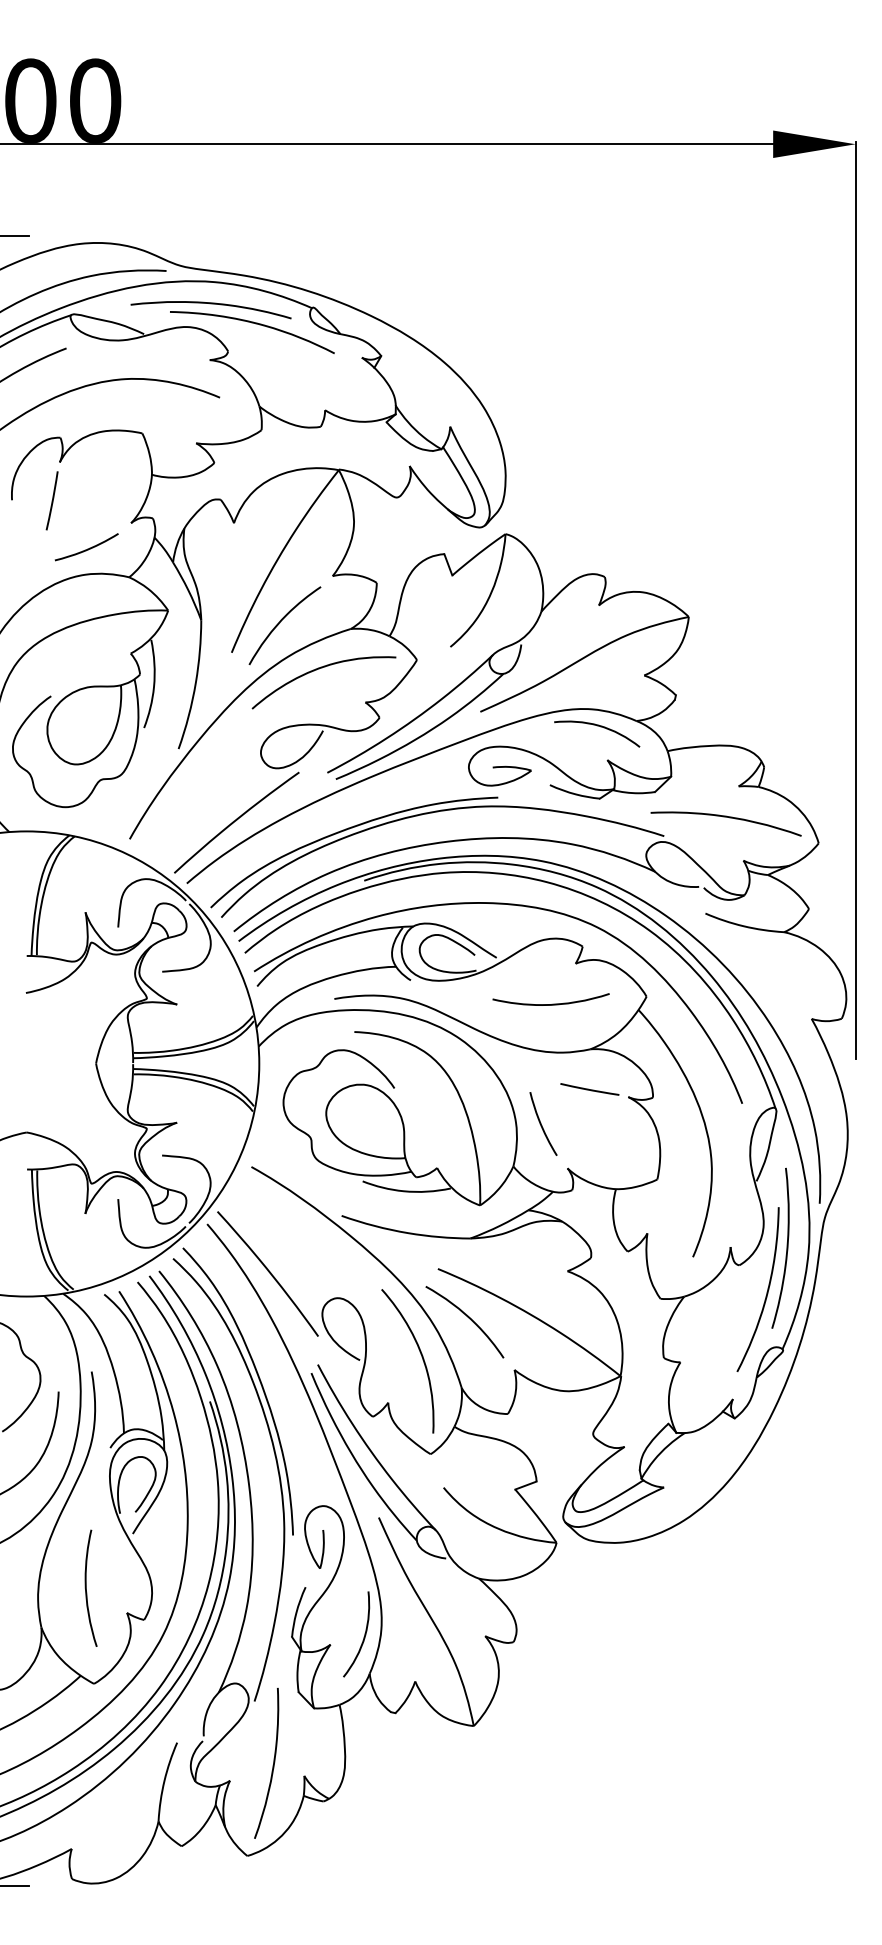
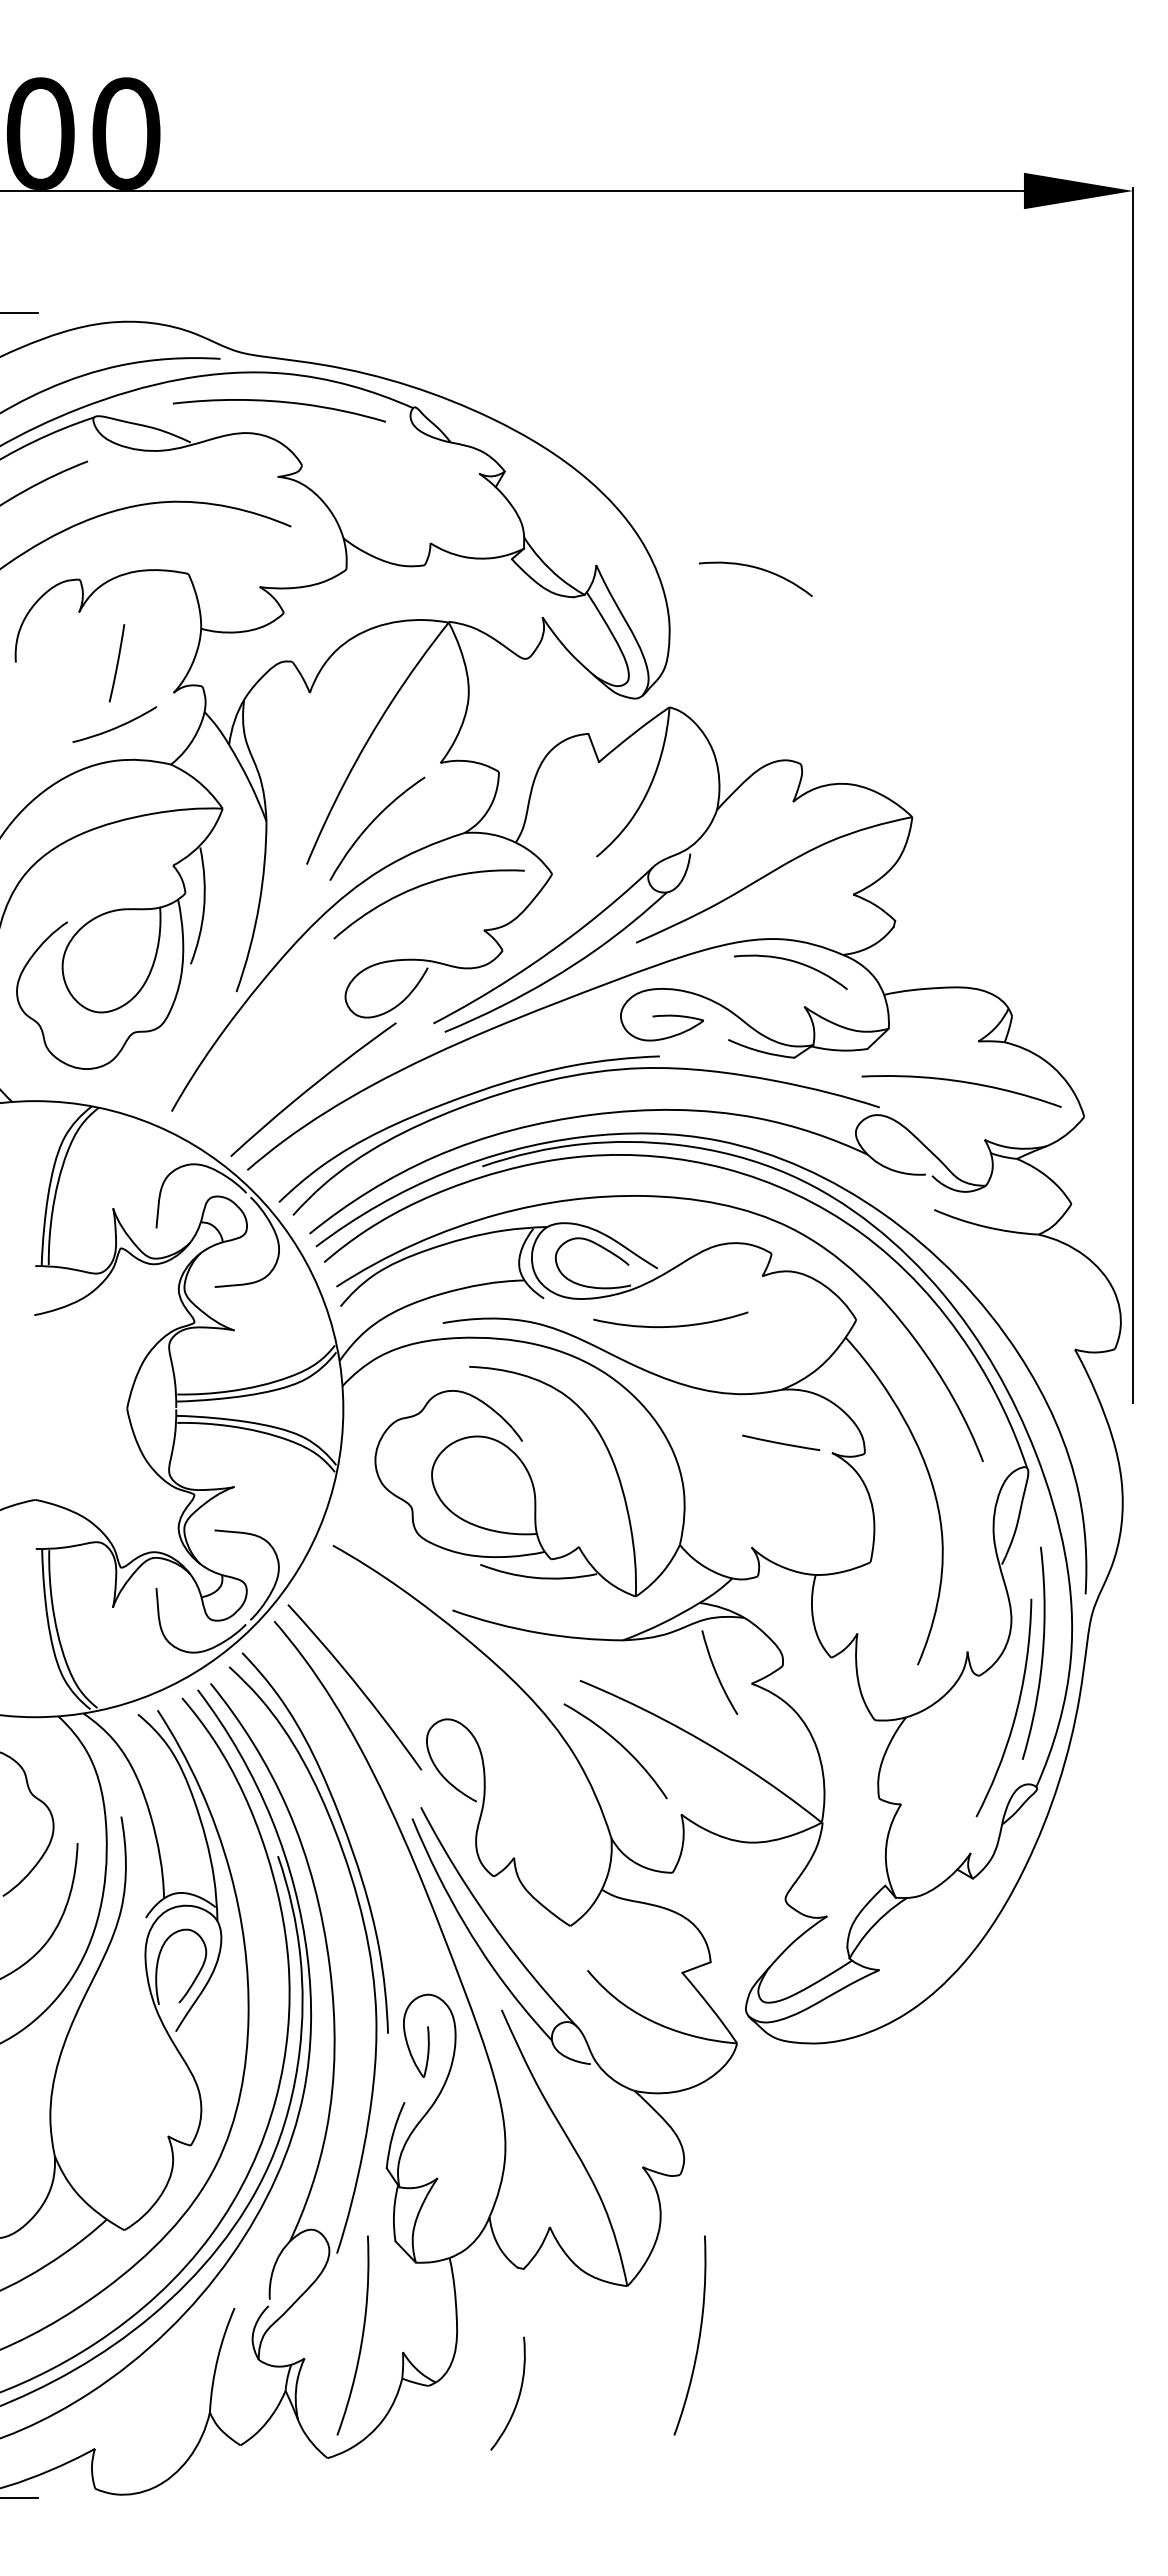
curve: (253, 323) -> (335, 428), removed
curve: (572, 430) -> (758, 569), added
line: (51, 501) -> (116, 663), moved
curve: (550, 1003) -> (670, 1325), moved
curve: (541, 1124) -> (717, 1673), moved
curve: (421, 1357) -> (558, 1797), removed
curve: (86, 1588) -> (114, 2103), removed
curve: (364, 1635) -> (518, 2394), moved
curve: (527, 1764) -> (698, 2336), added

